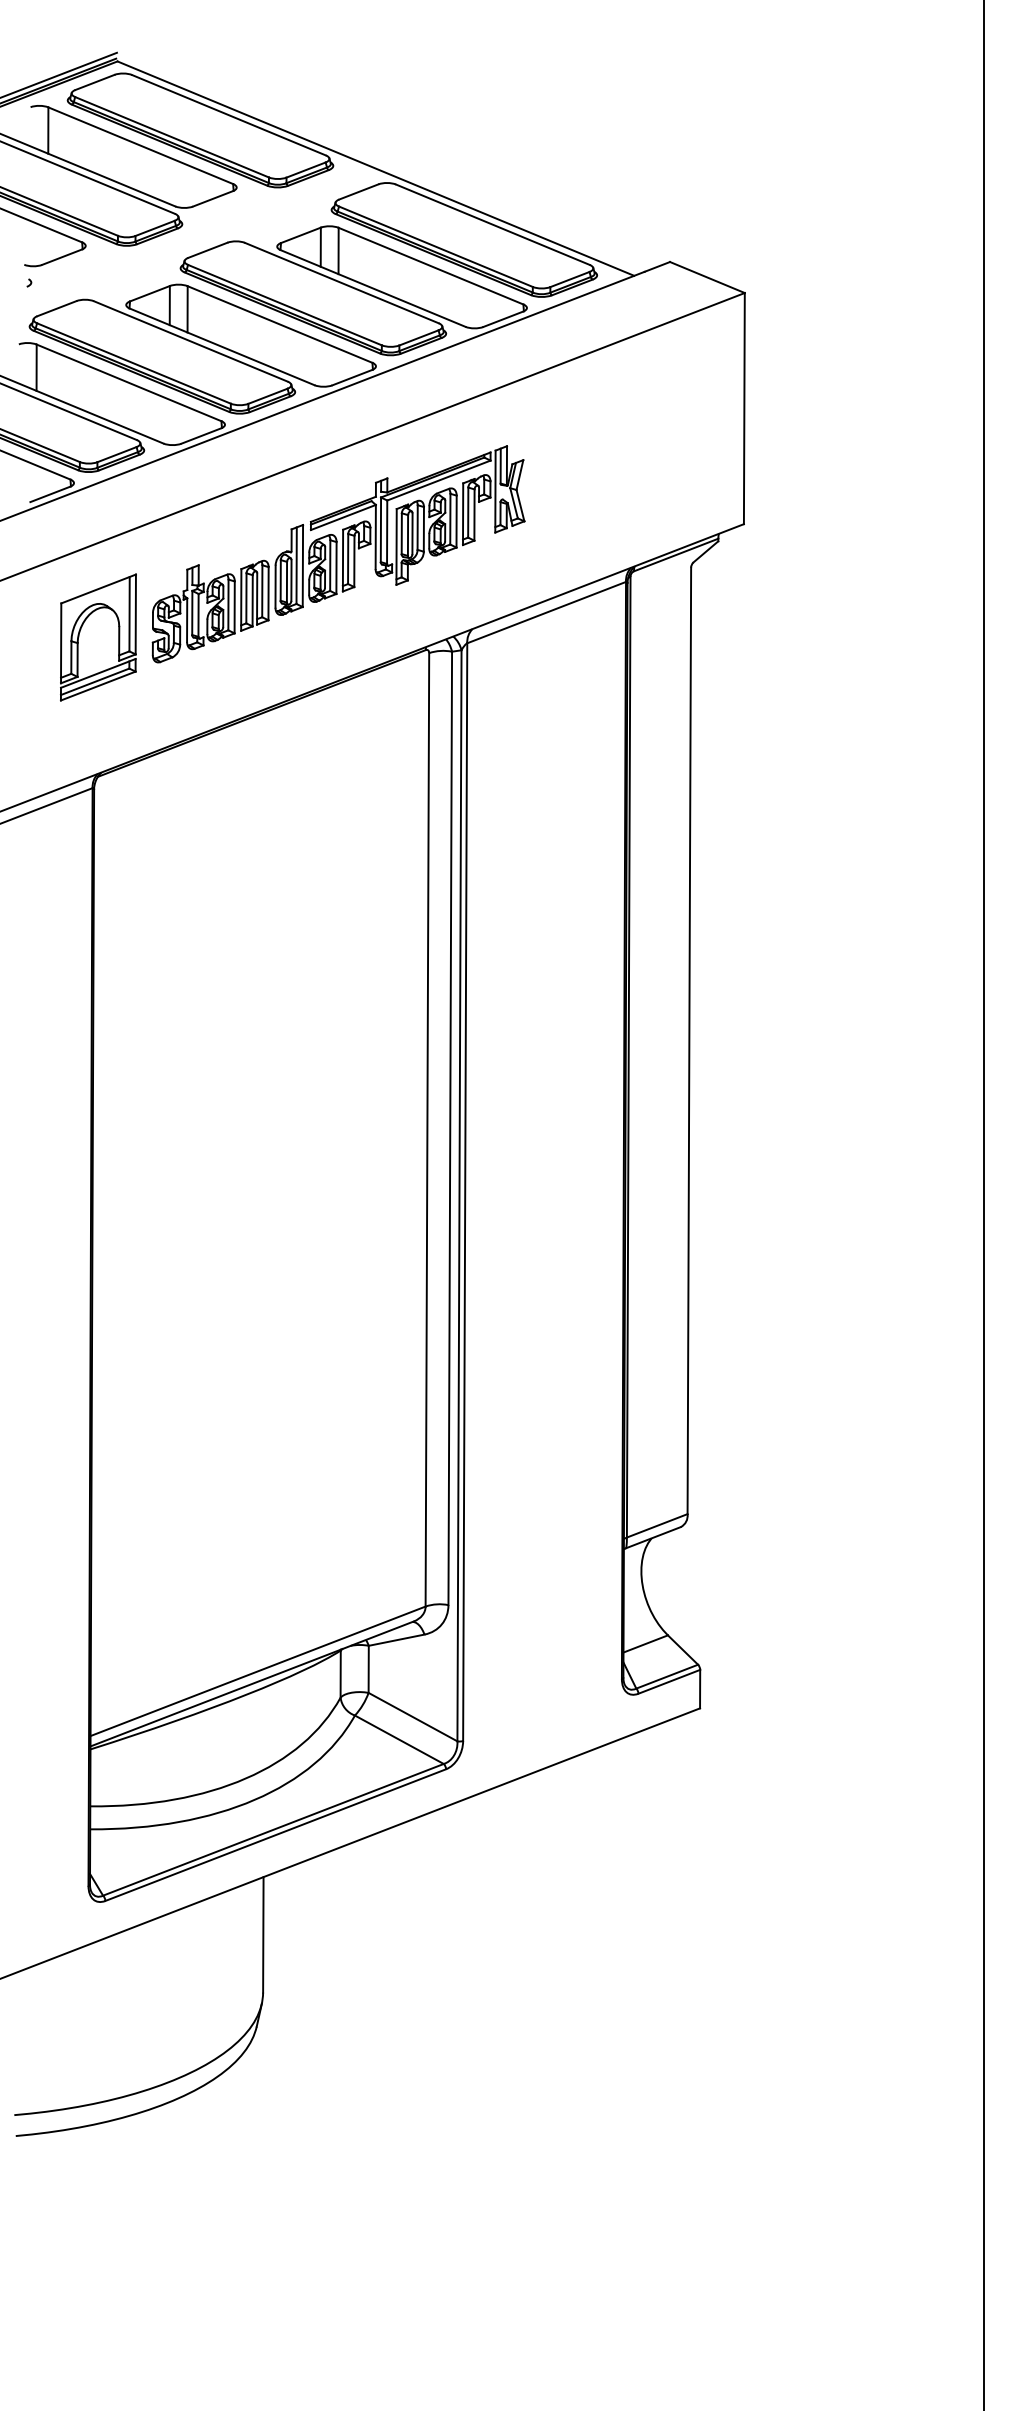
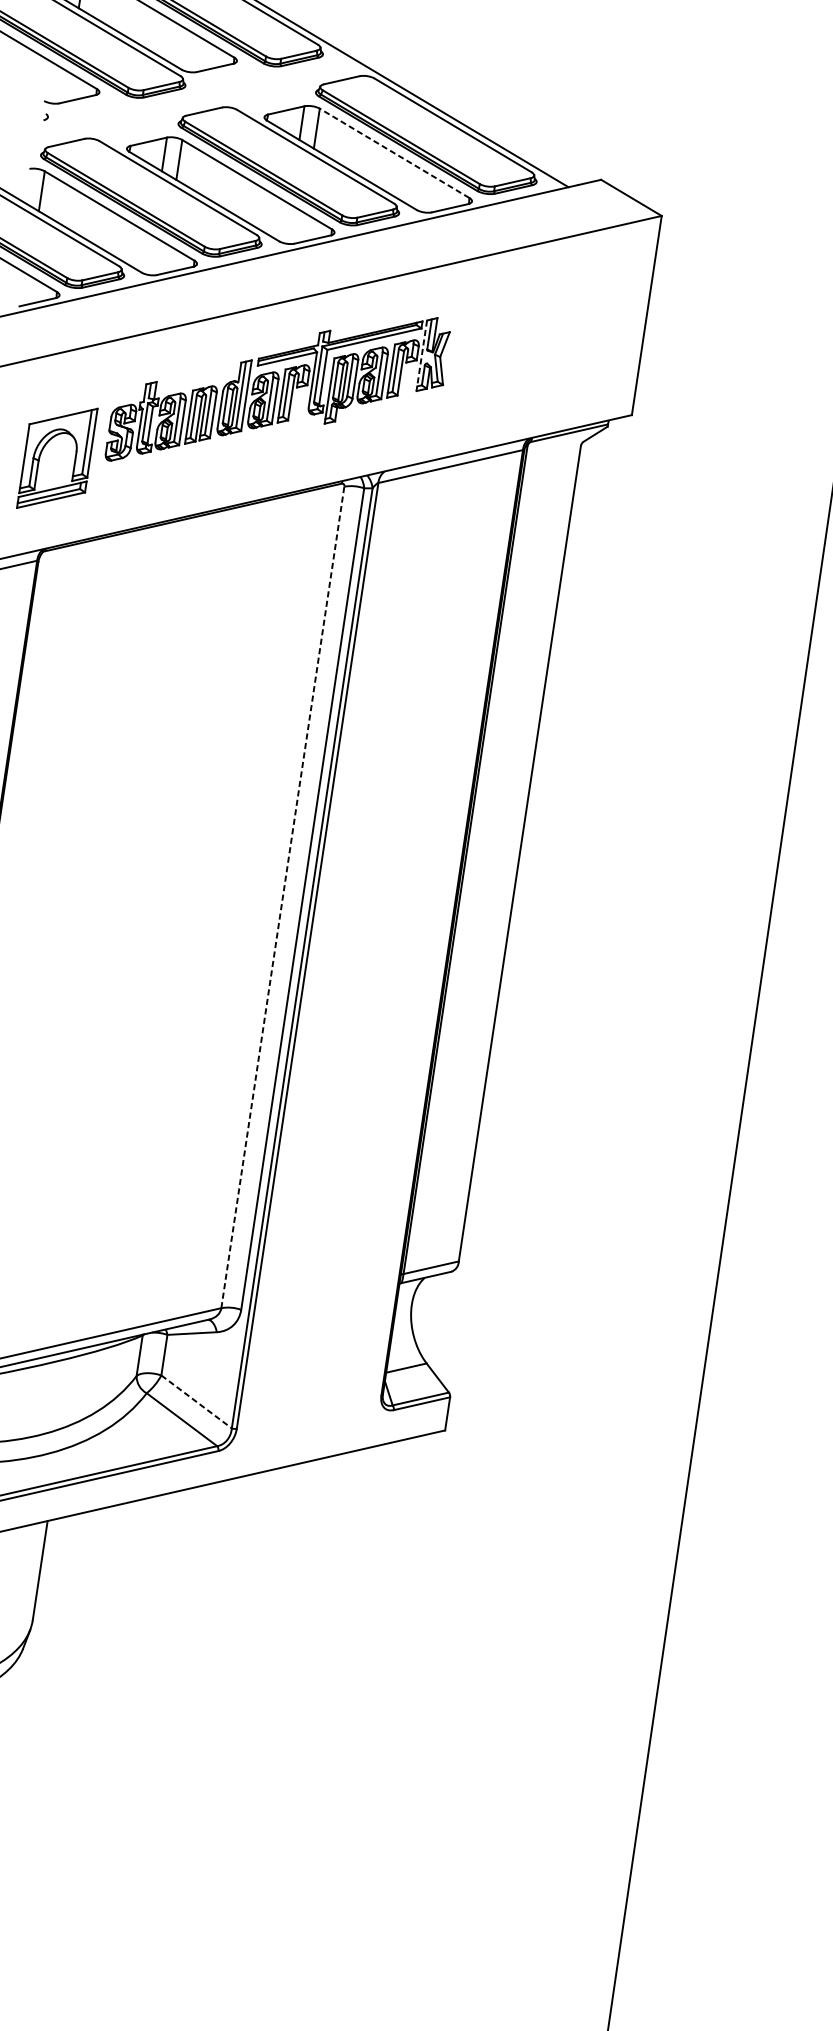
line: (430, 265) -> (394, 152), solid -> dashed
line: (495, 491) -> (421, 355), solid -> dashed
part: (80, 632) -> (42, 451), moved
line: (427, 1129) -> (282, 897), solid -> dashed
line: (413, 1717) -> (196, 1402), solid -> dashed

